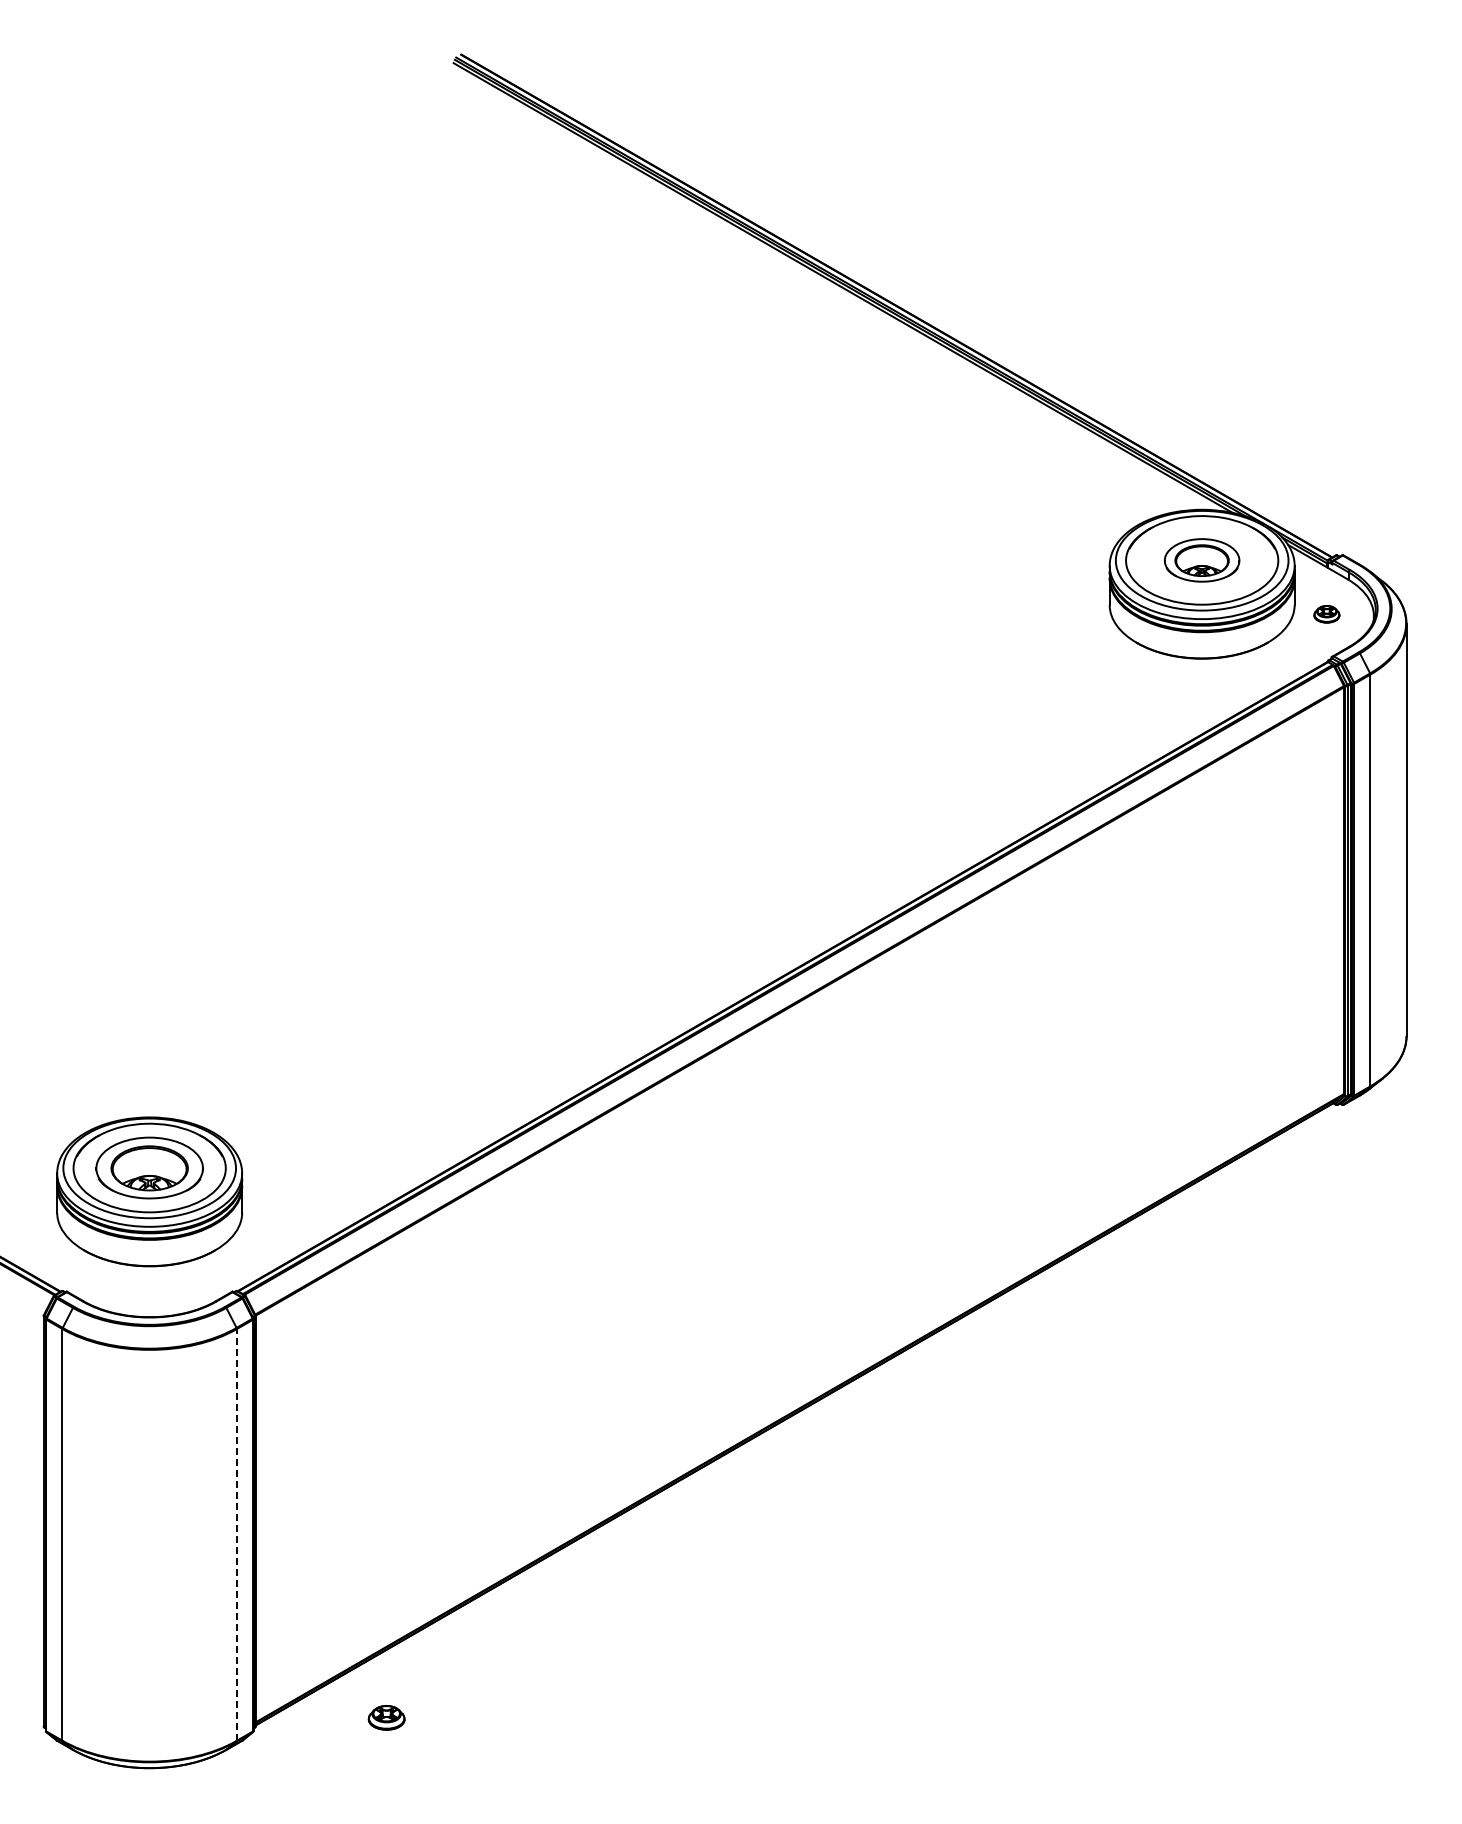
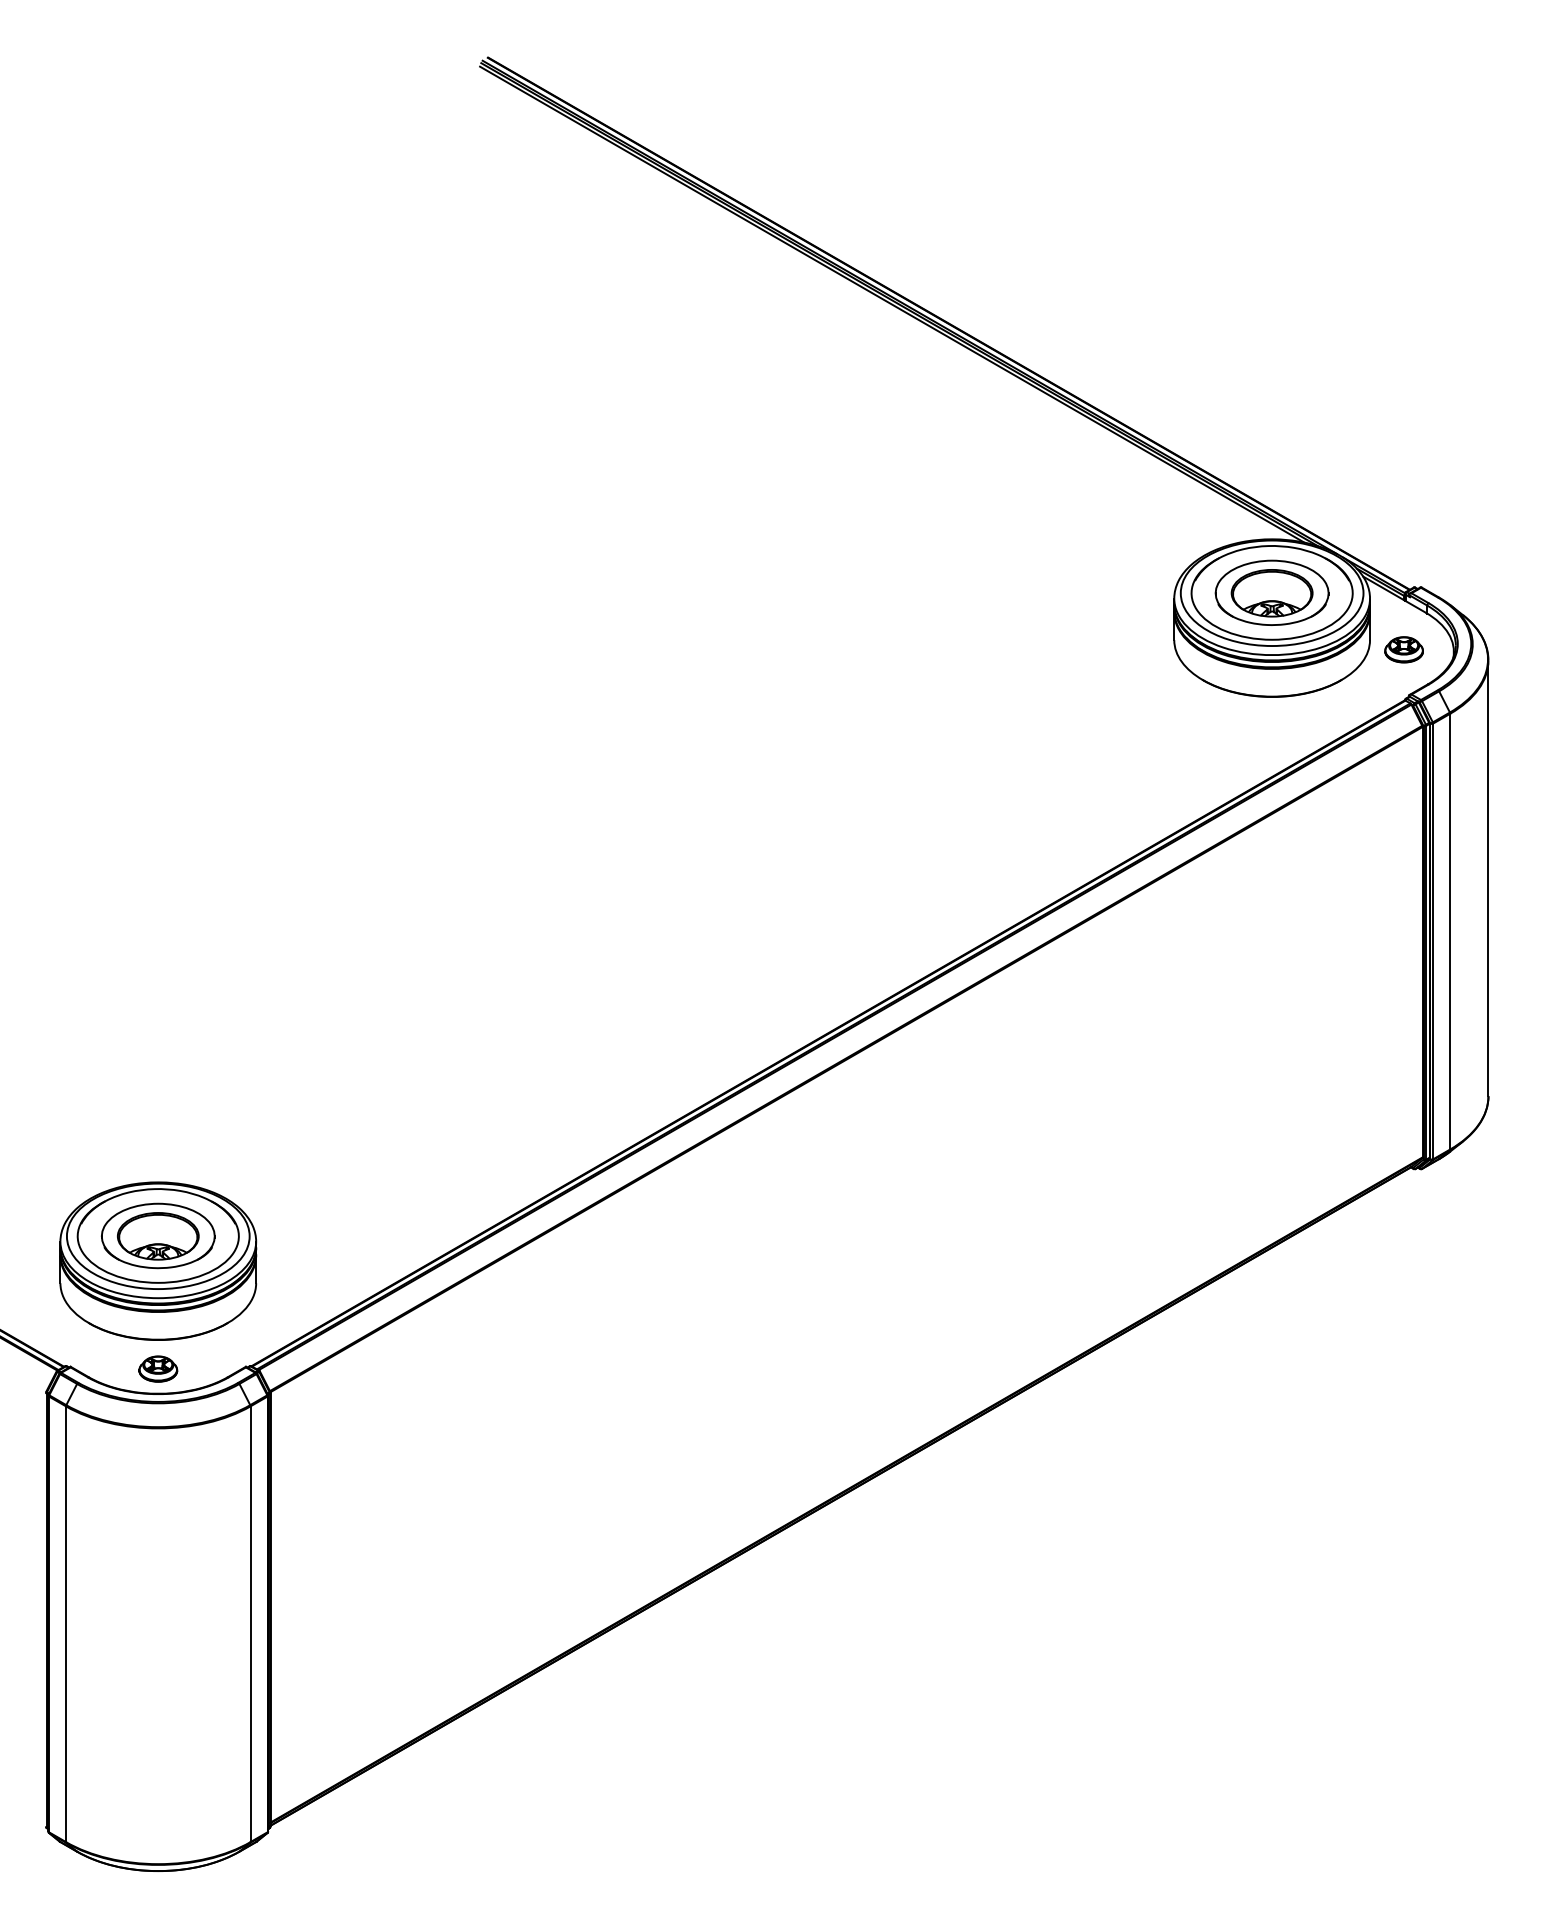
part: (1201, 560) -> (1271, 593), size x1.43
part: (1326, 614) -> (1403, 650), size x1.43
line: (236, 1534) -> (250, 1623), dashed -> solid
part: (386, 1717) -> (158, 1368), moved

